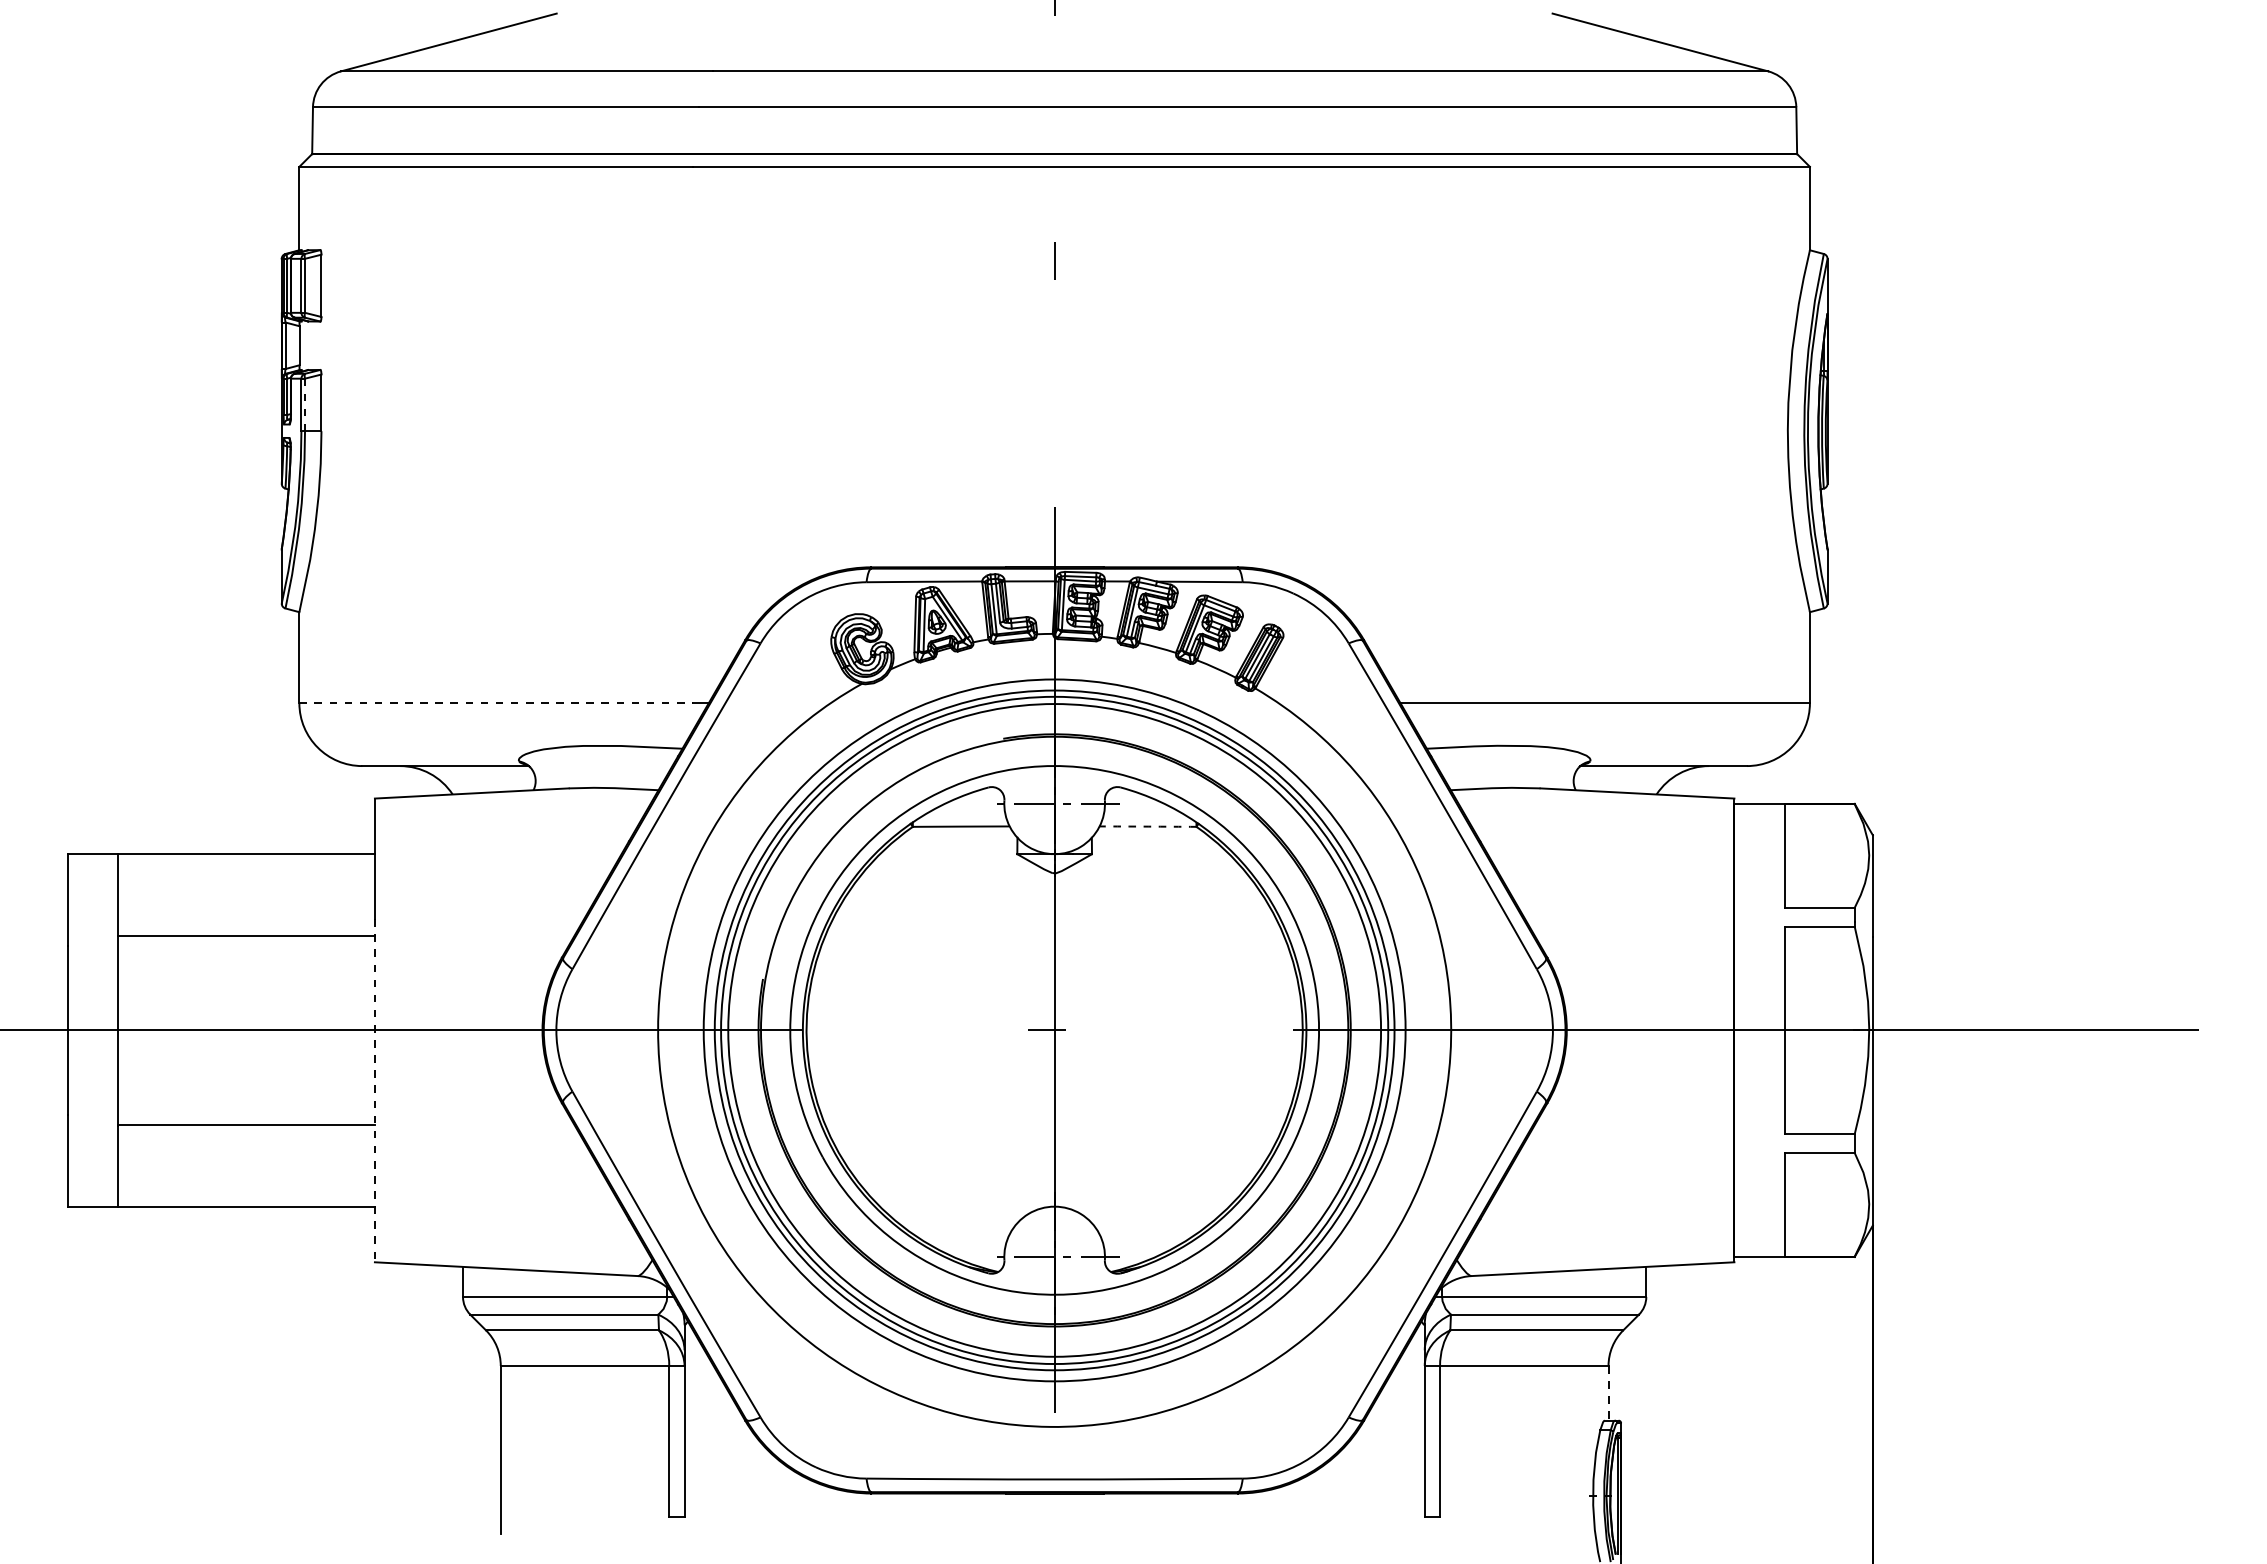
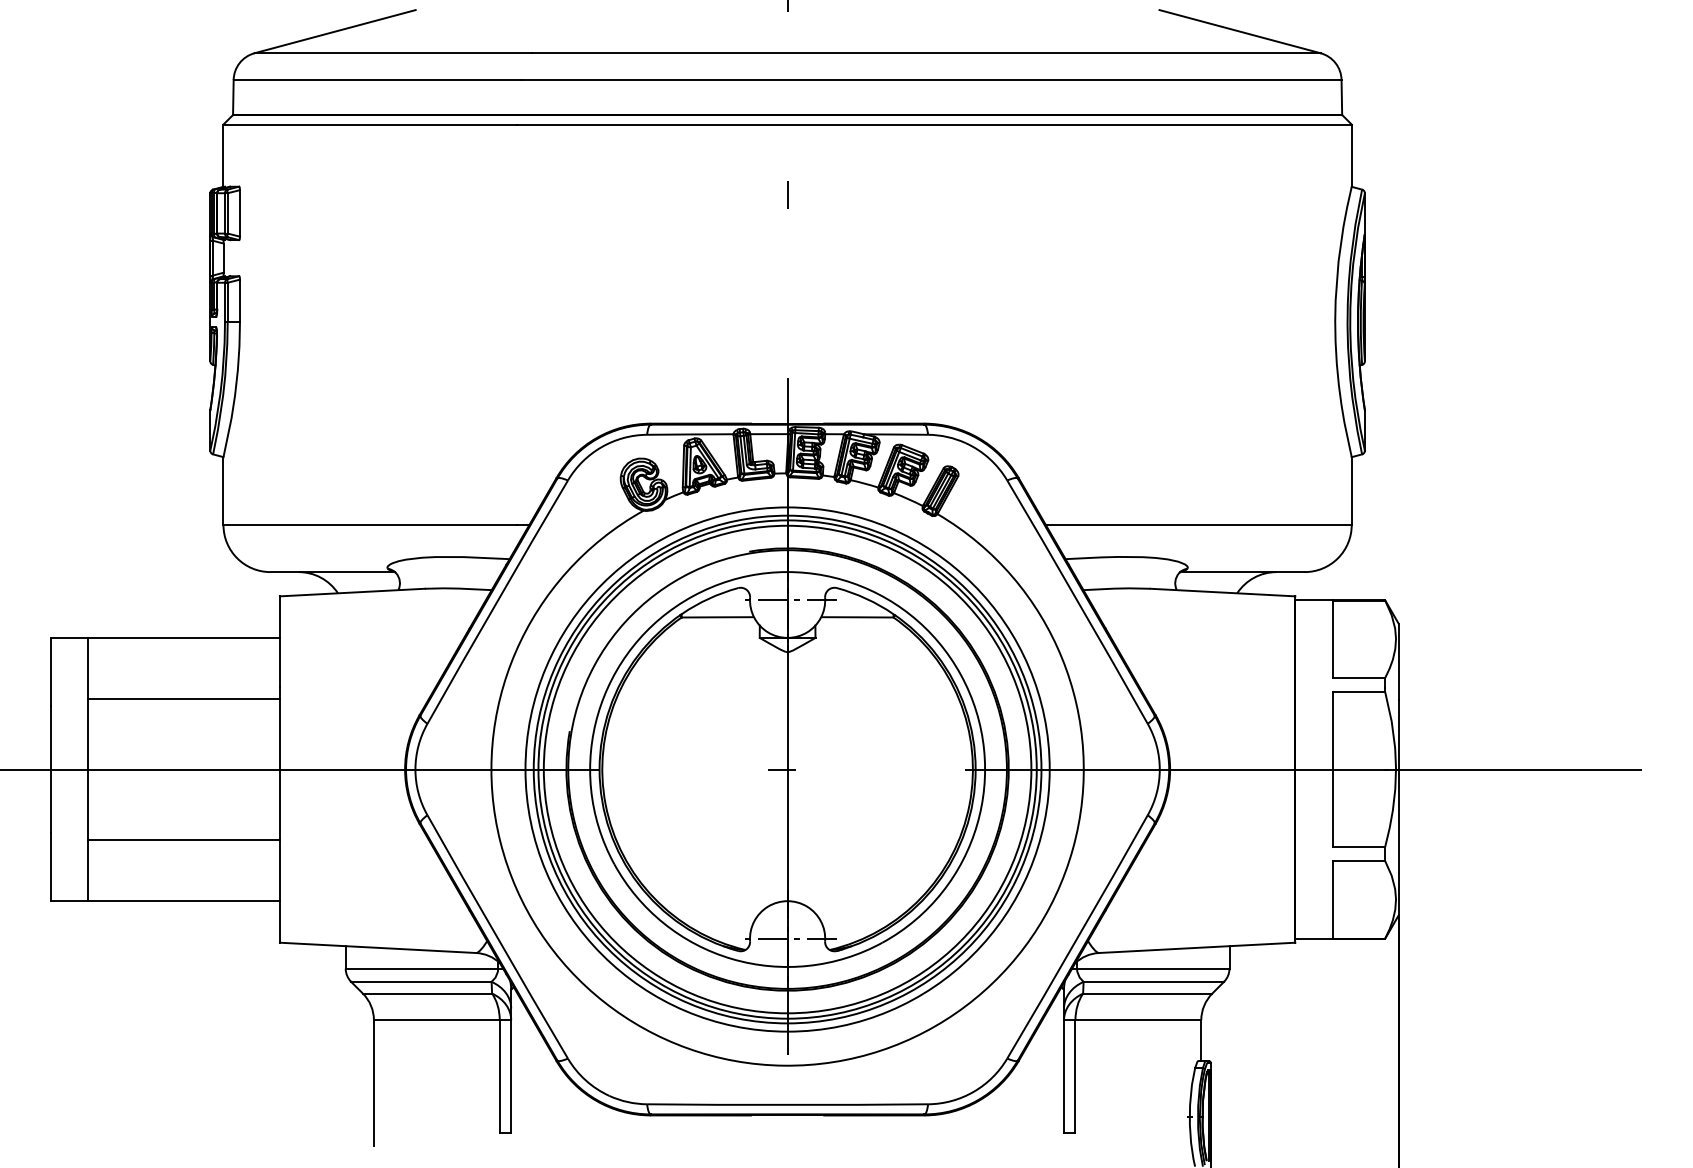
line: (305, 405) -> (228, 302), dashed -> solid
line: (495, 703) -> (369, 525), dashed -> solid
arc: (1148, 826) -> (857, 617), dashed -> solid
line: (374, 1090) -> (279, 814), dashed -> solid
line: (1608, 1393) -> (1201, 1040), dashed -> solid

